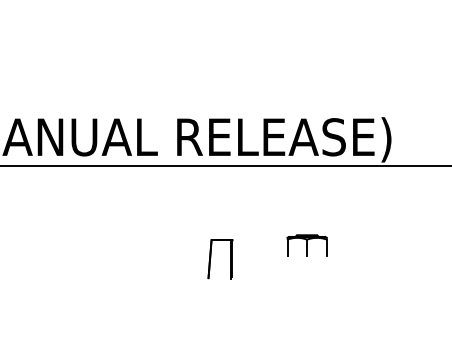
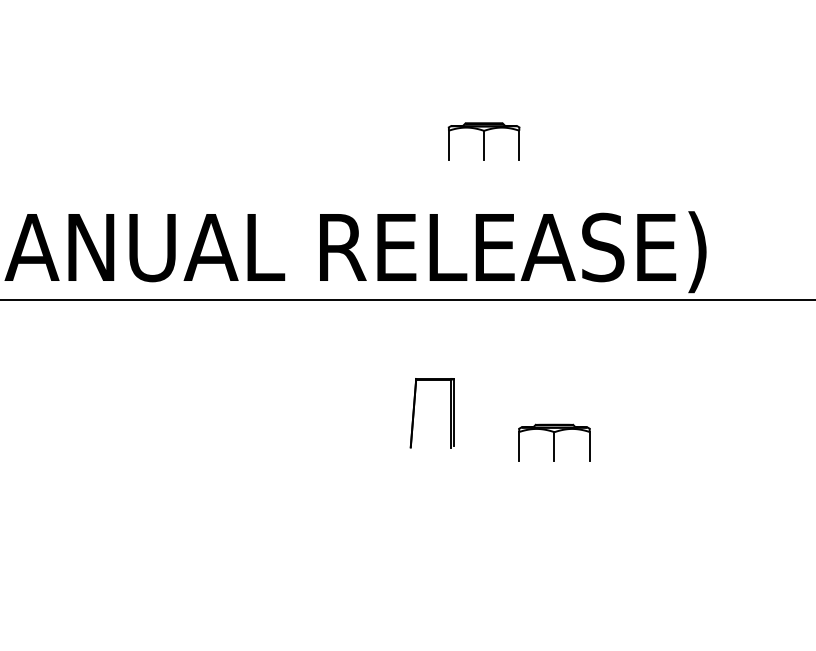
part: (267, 78) -> (482, 141), added
part: (211, 258) -> (416, 412), moved

